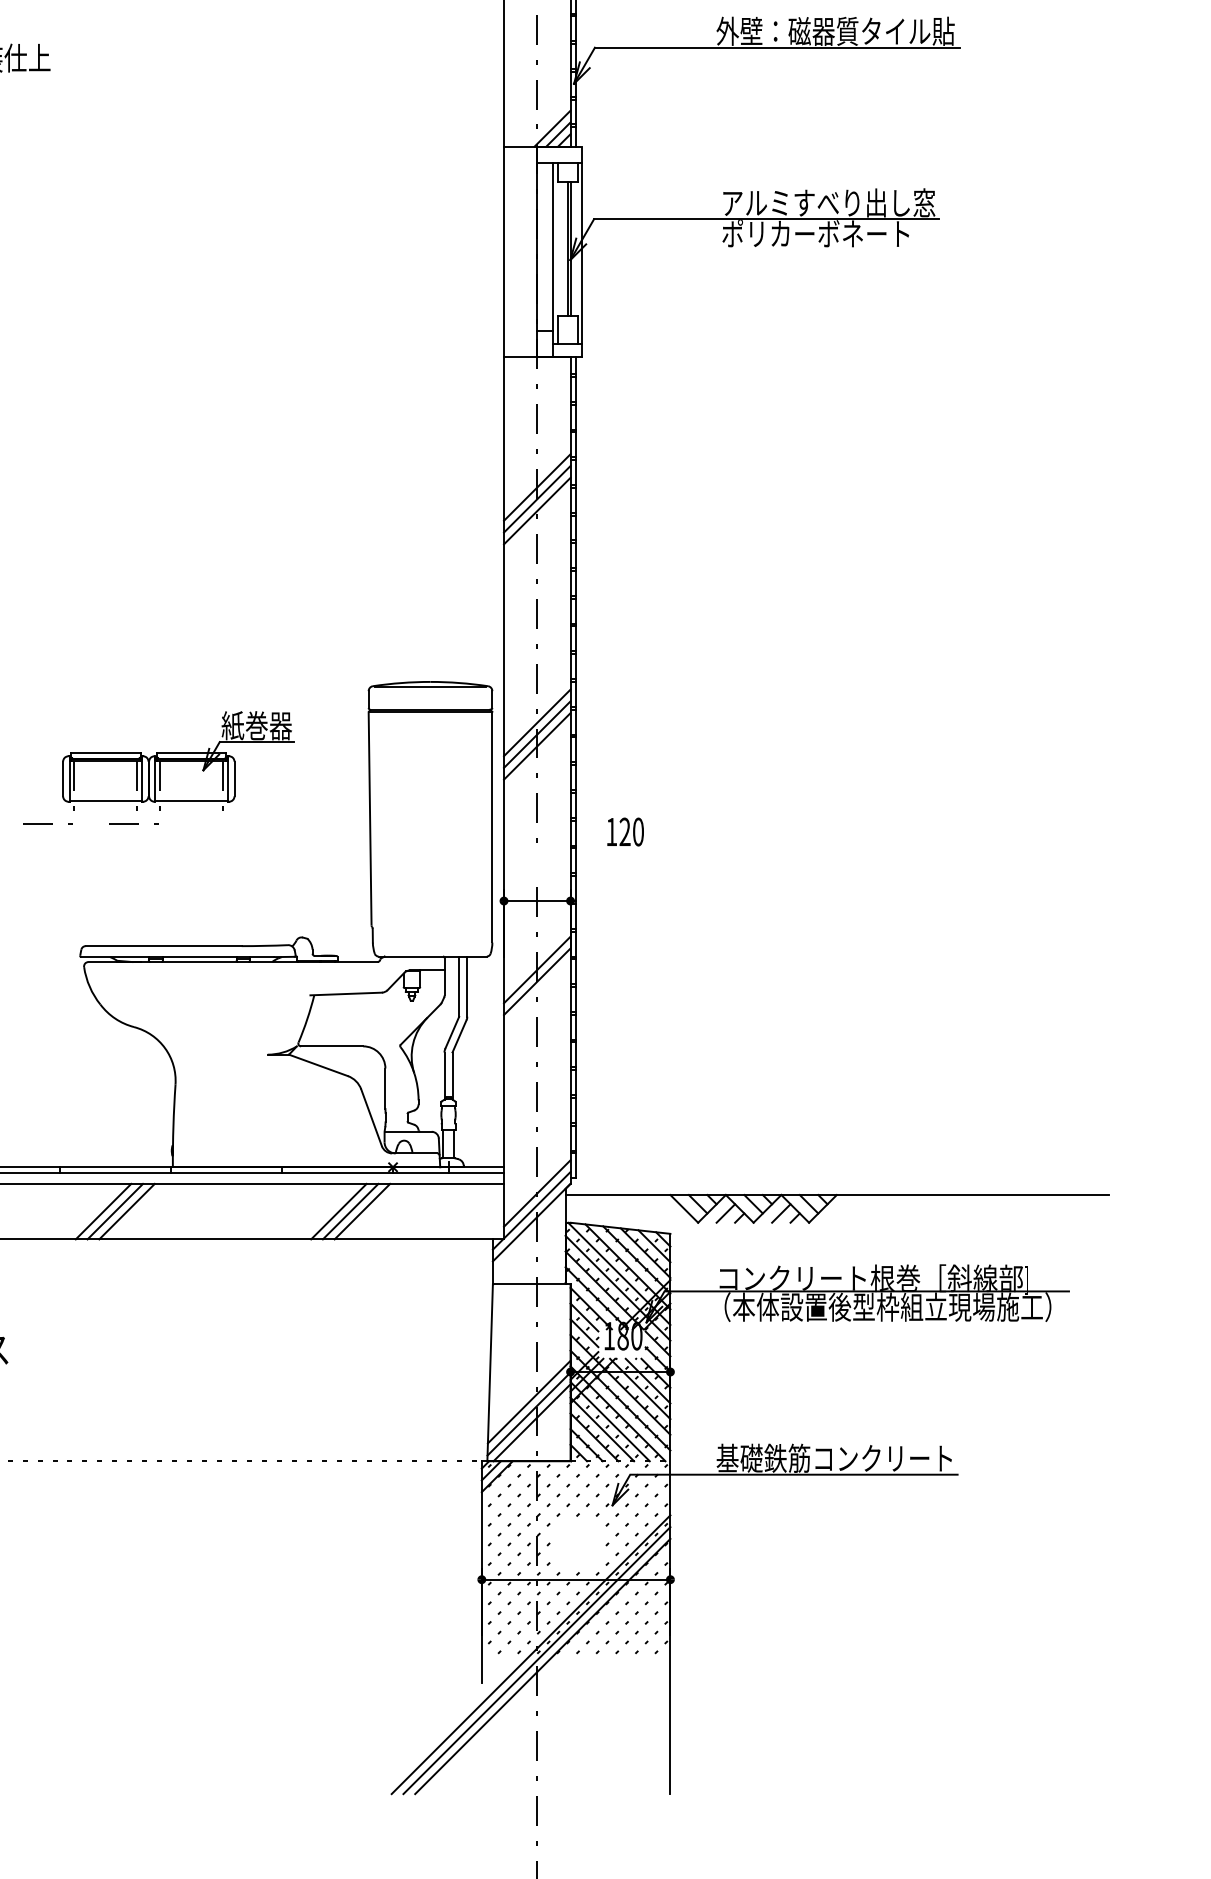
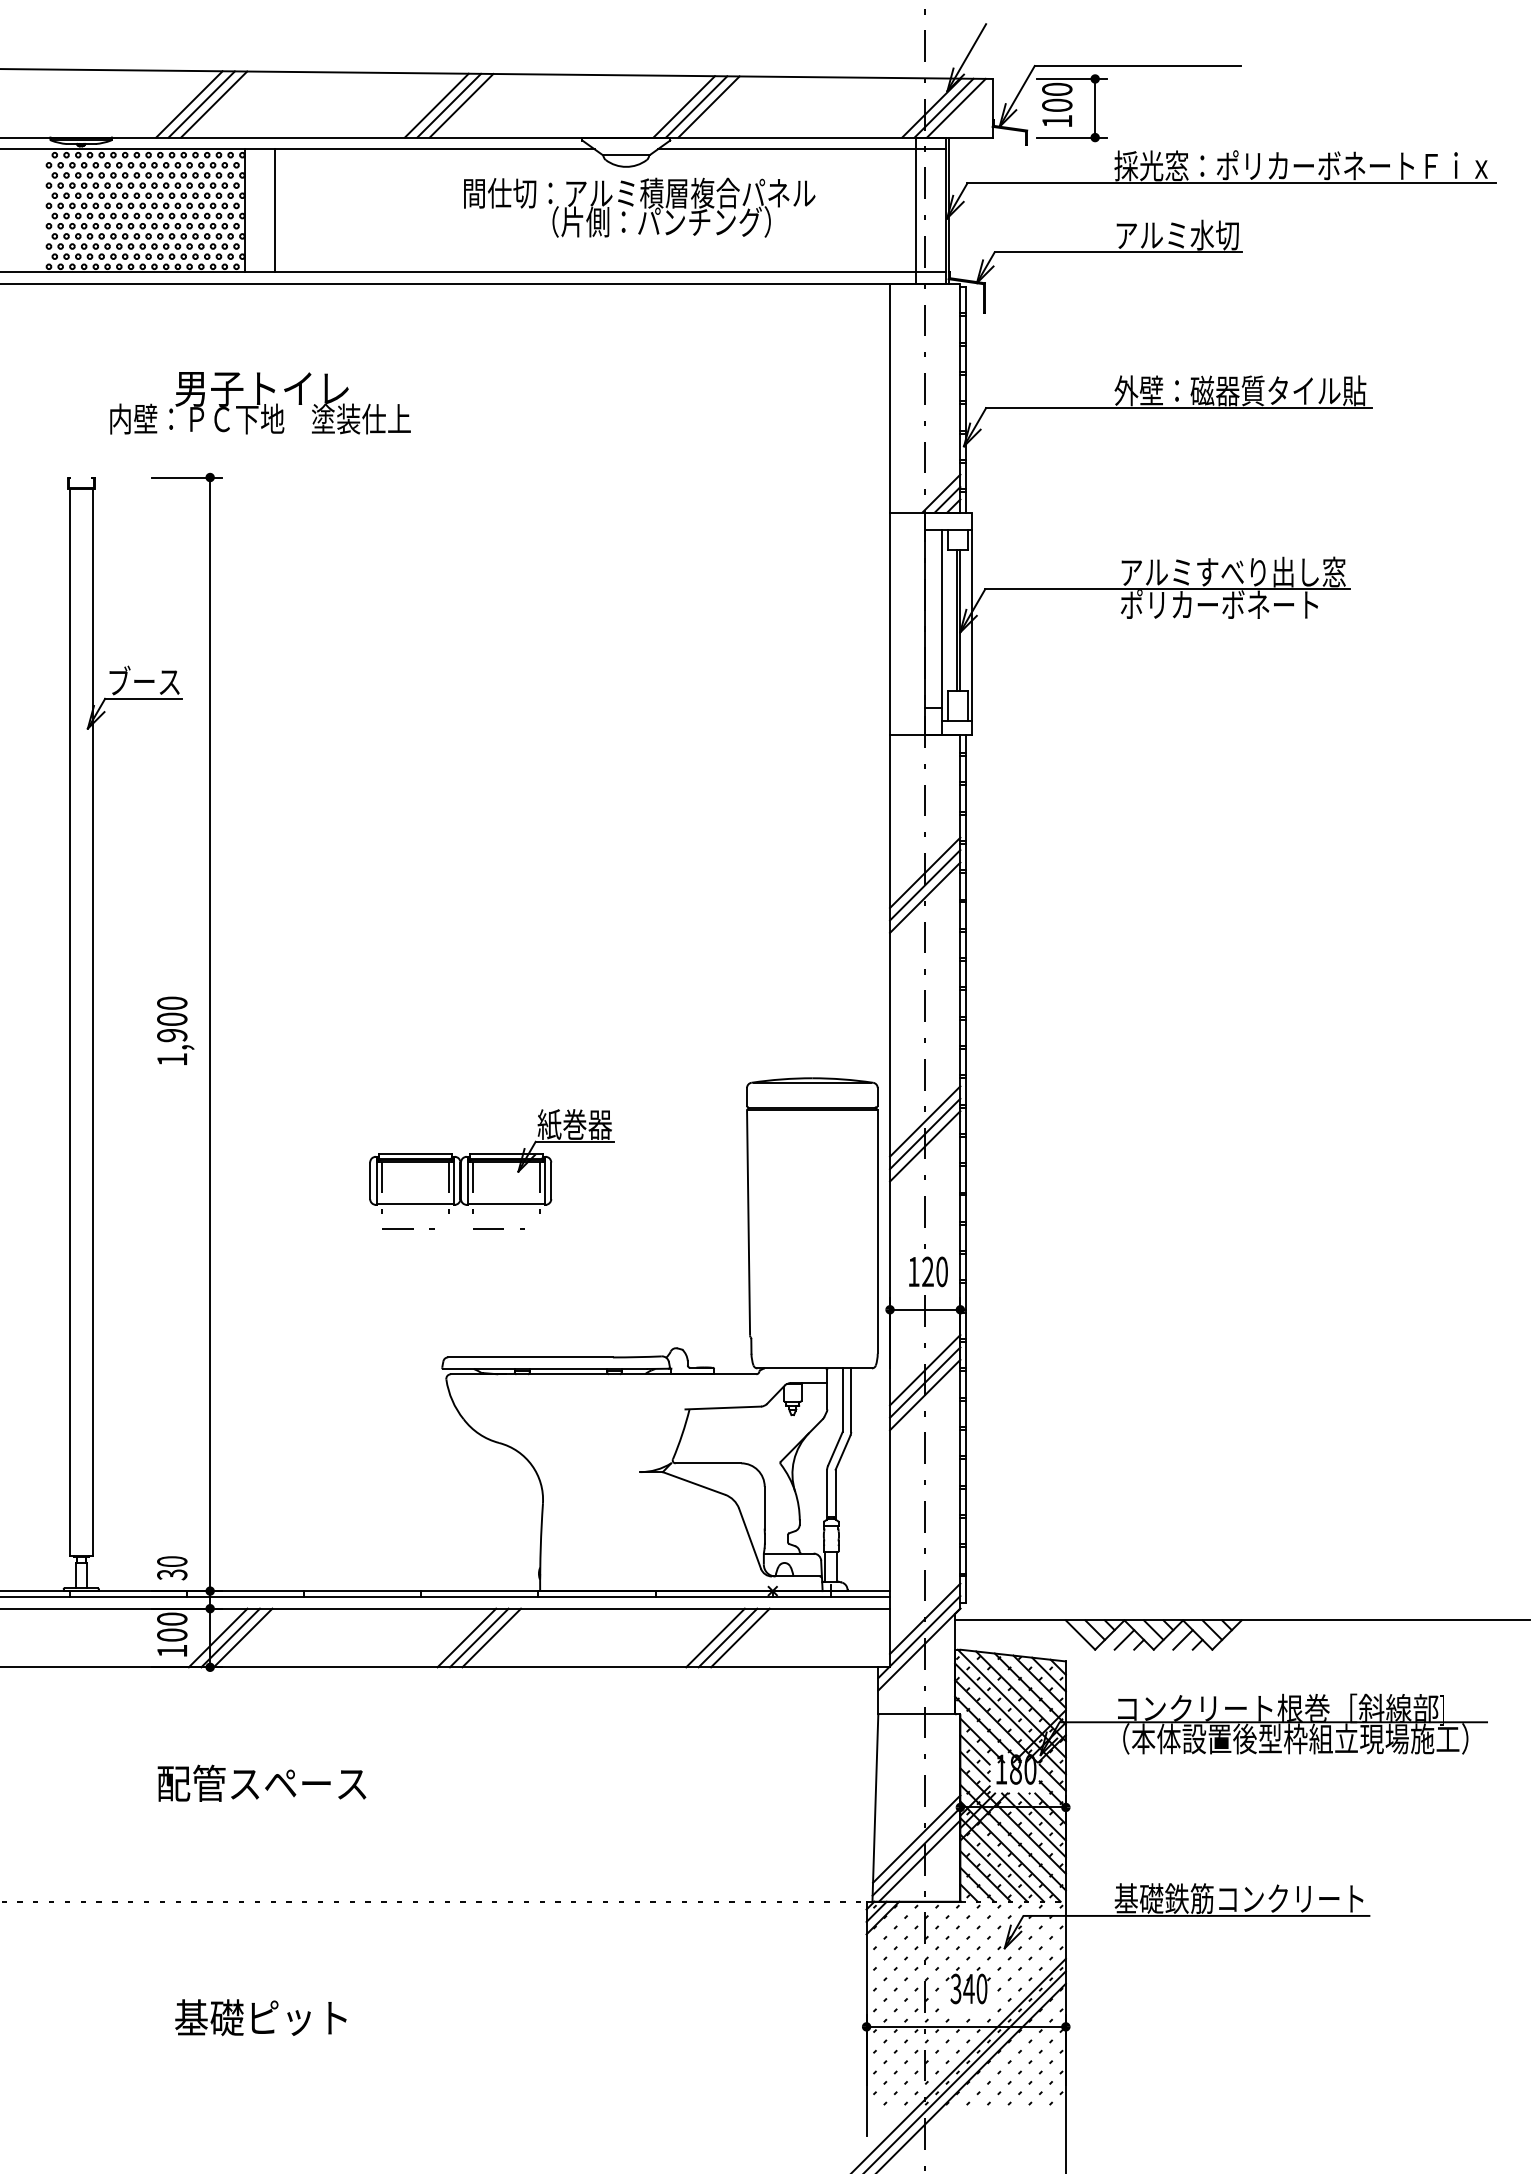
part: (177, 760) -> (491, 1161), moved
text: (625, 831) -> (928, 1271), moved
line: (537, 958) -> (925, 1370), added
part: (577, 1540) -> (967, 1985), added

